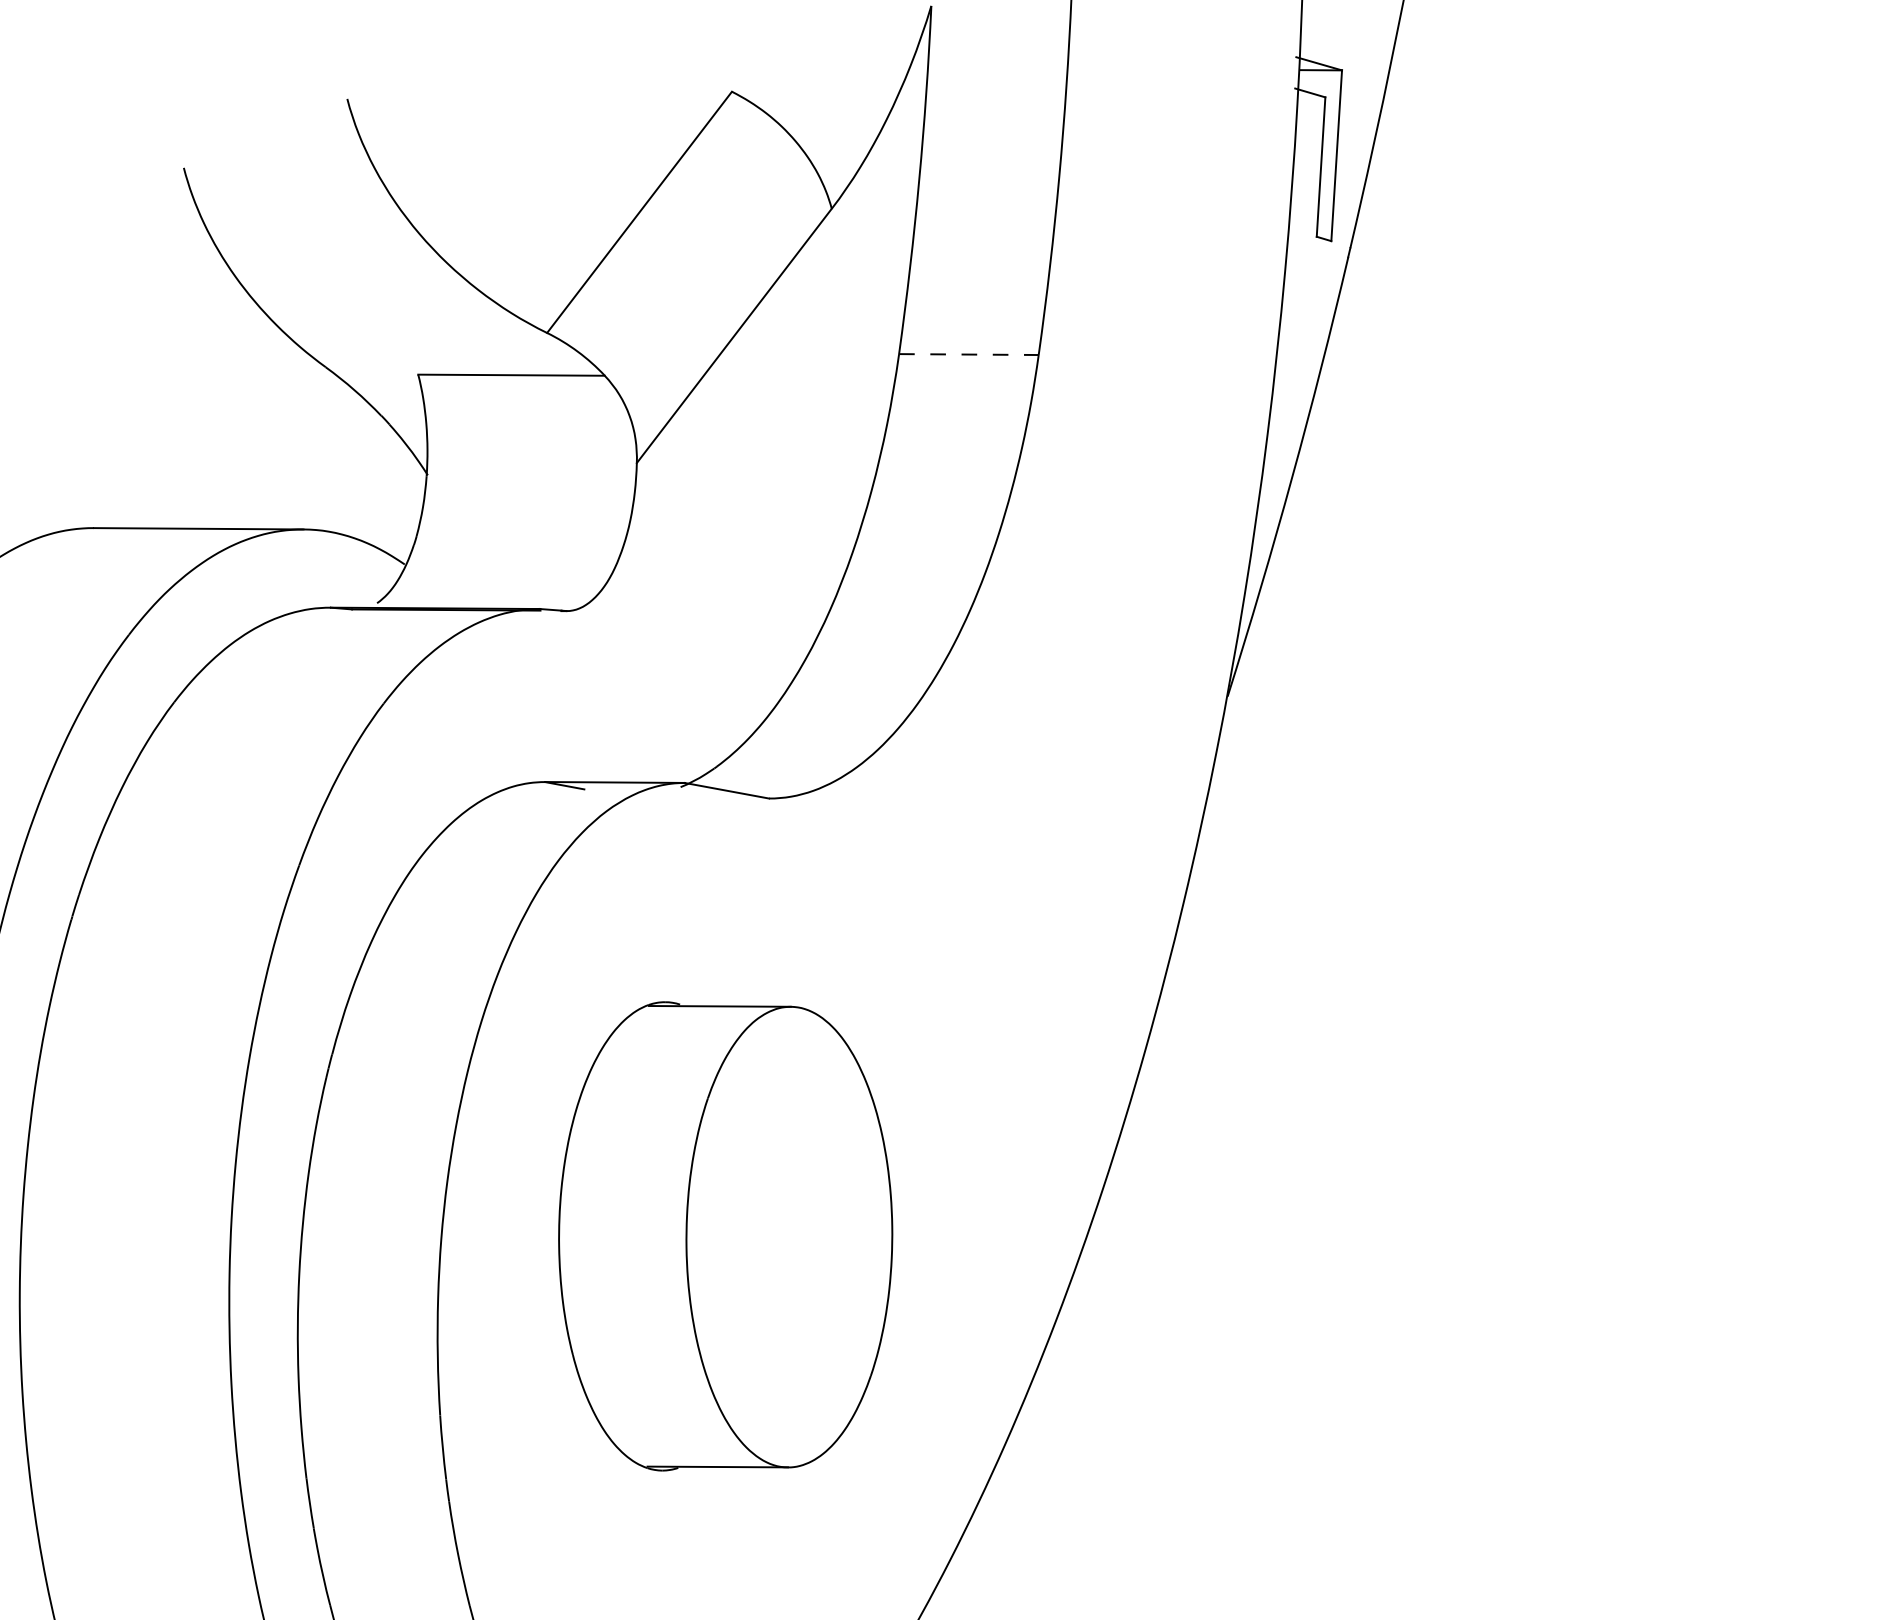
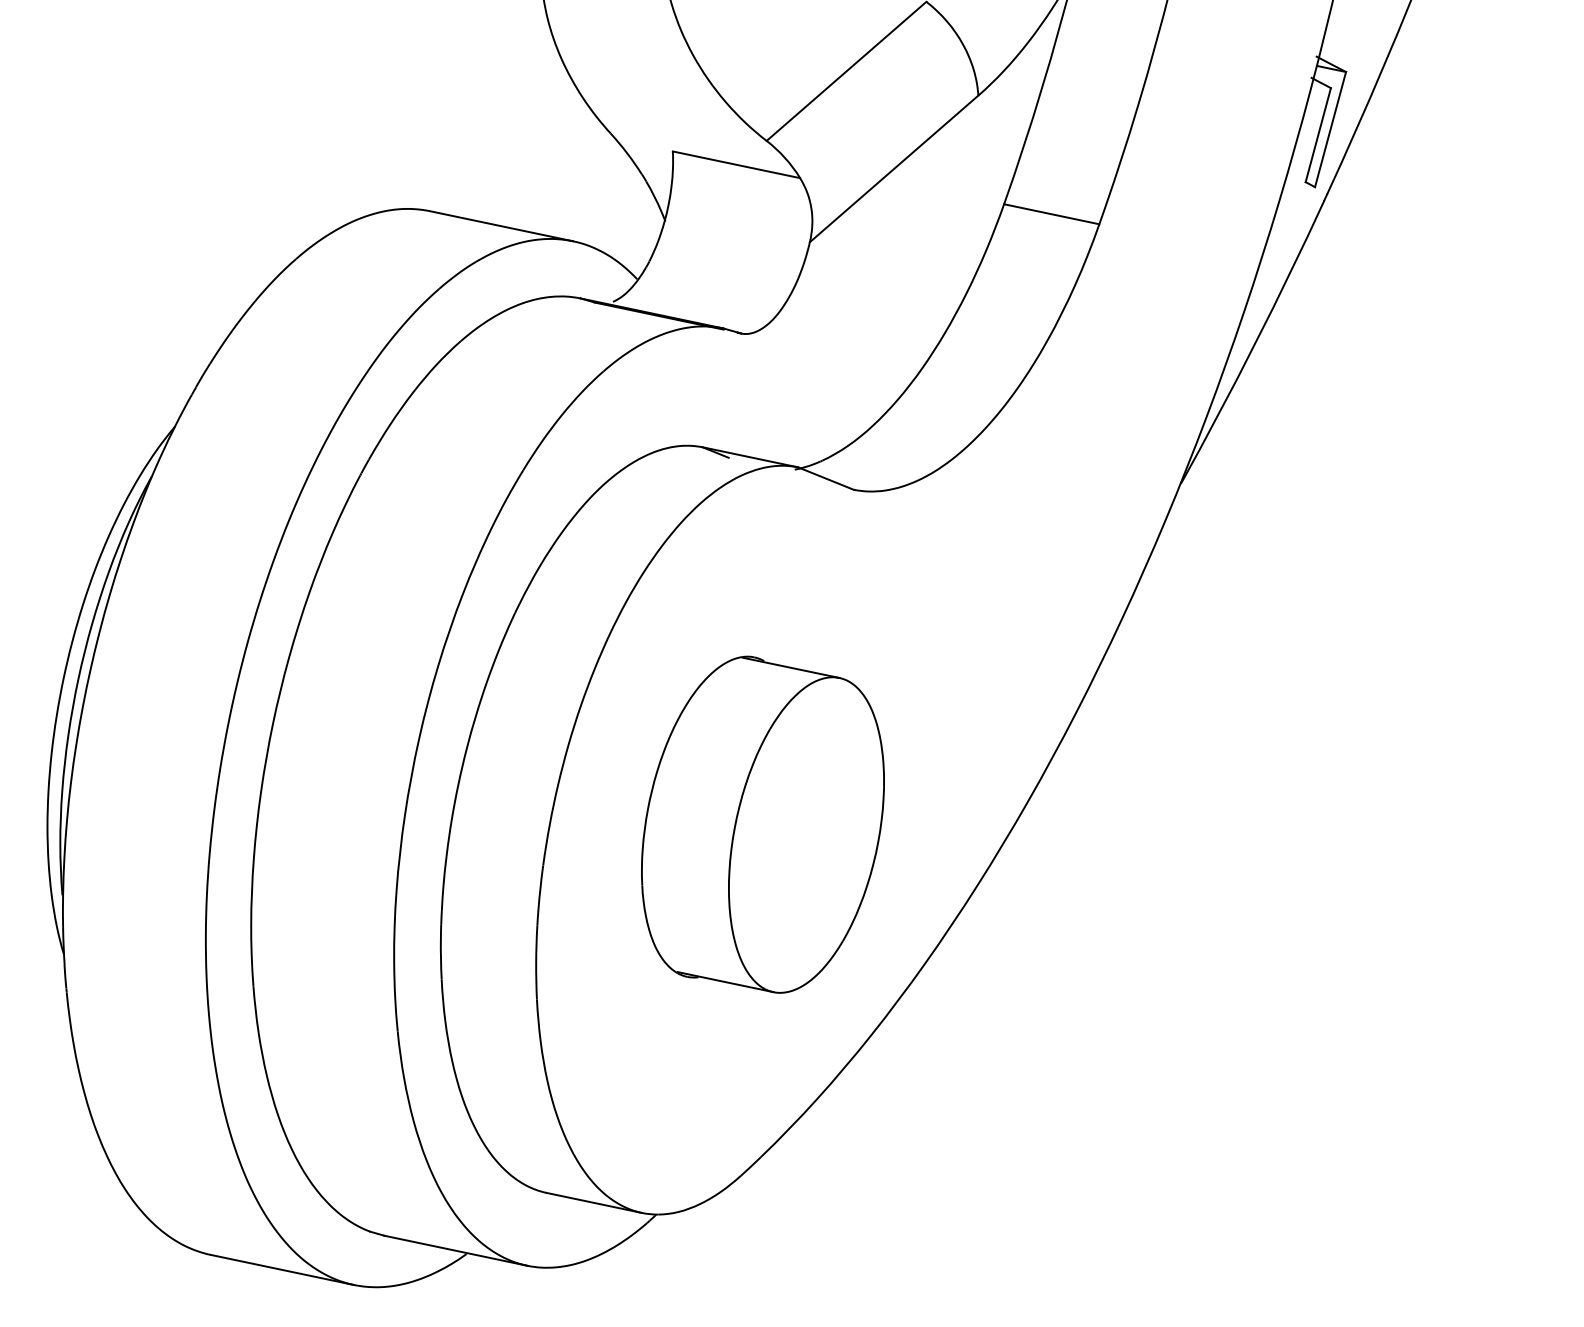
line: (968, 354) -> (1051, 214), dashed -> solid
part: (724, 1234) -> (762, 824), moved

